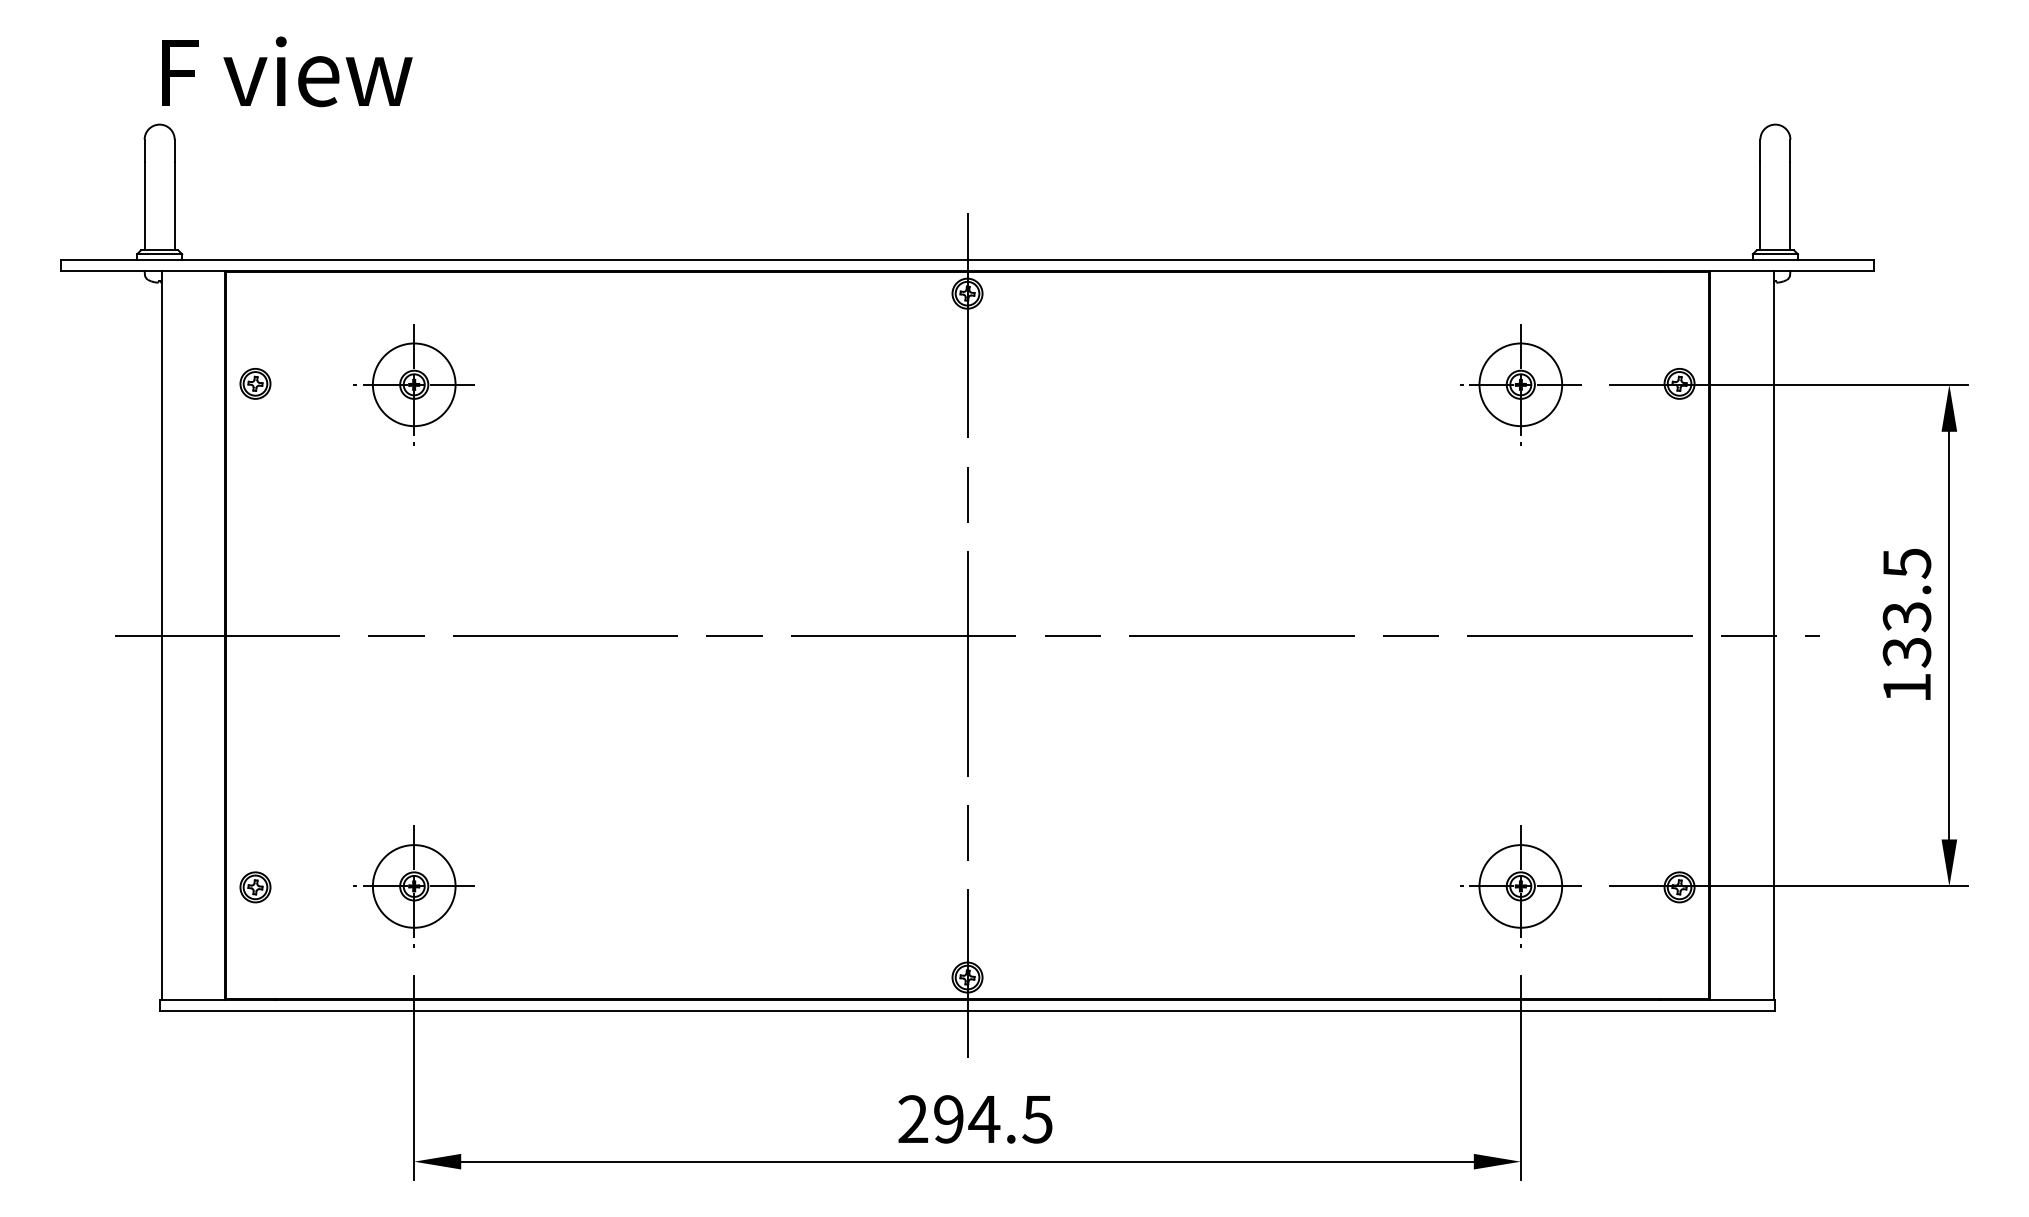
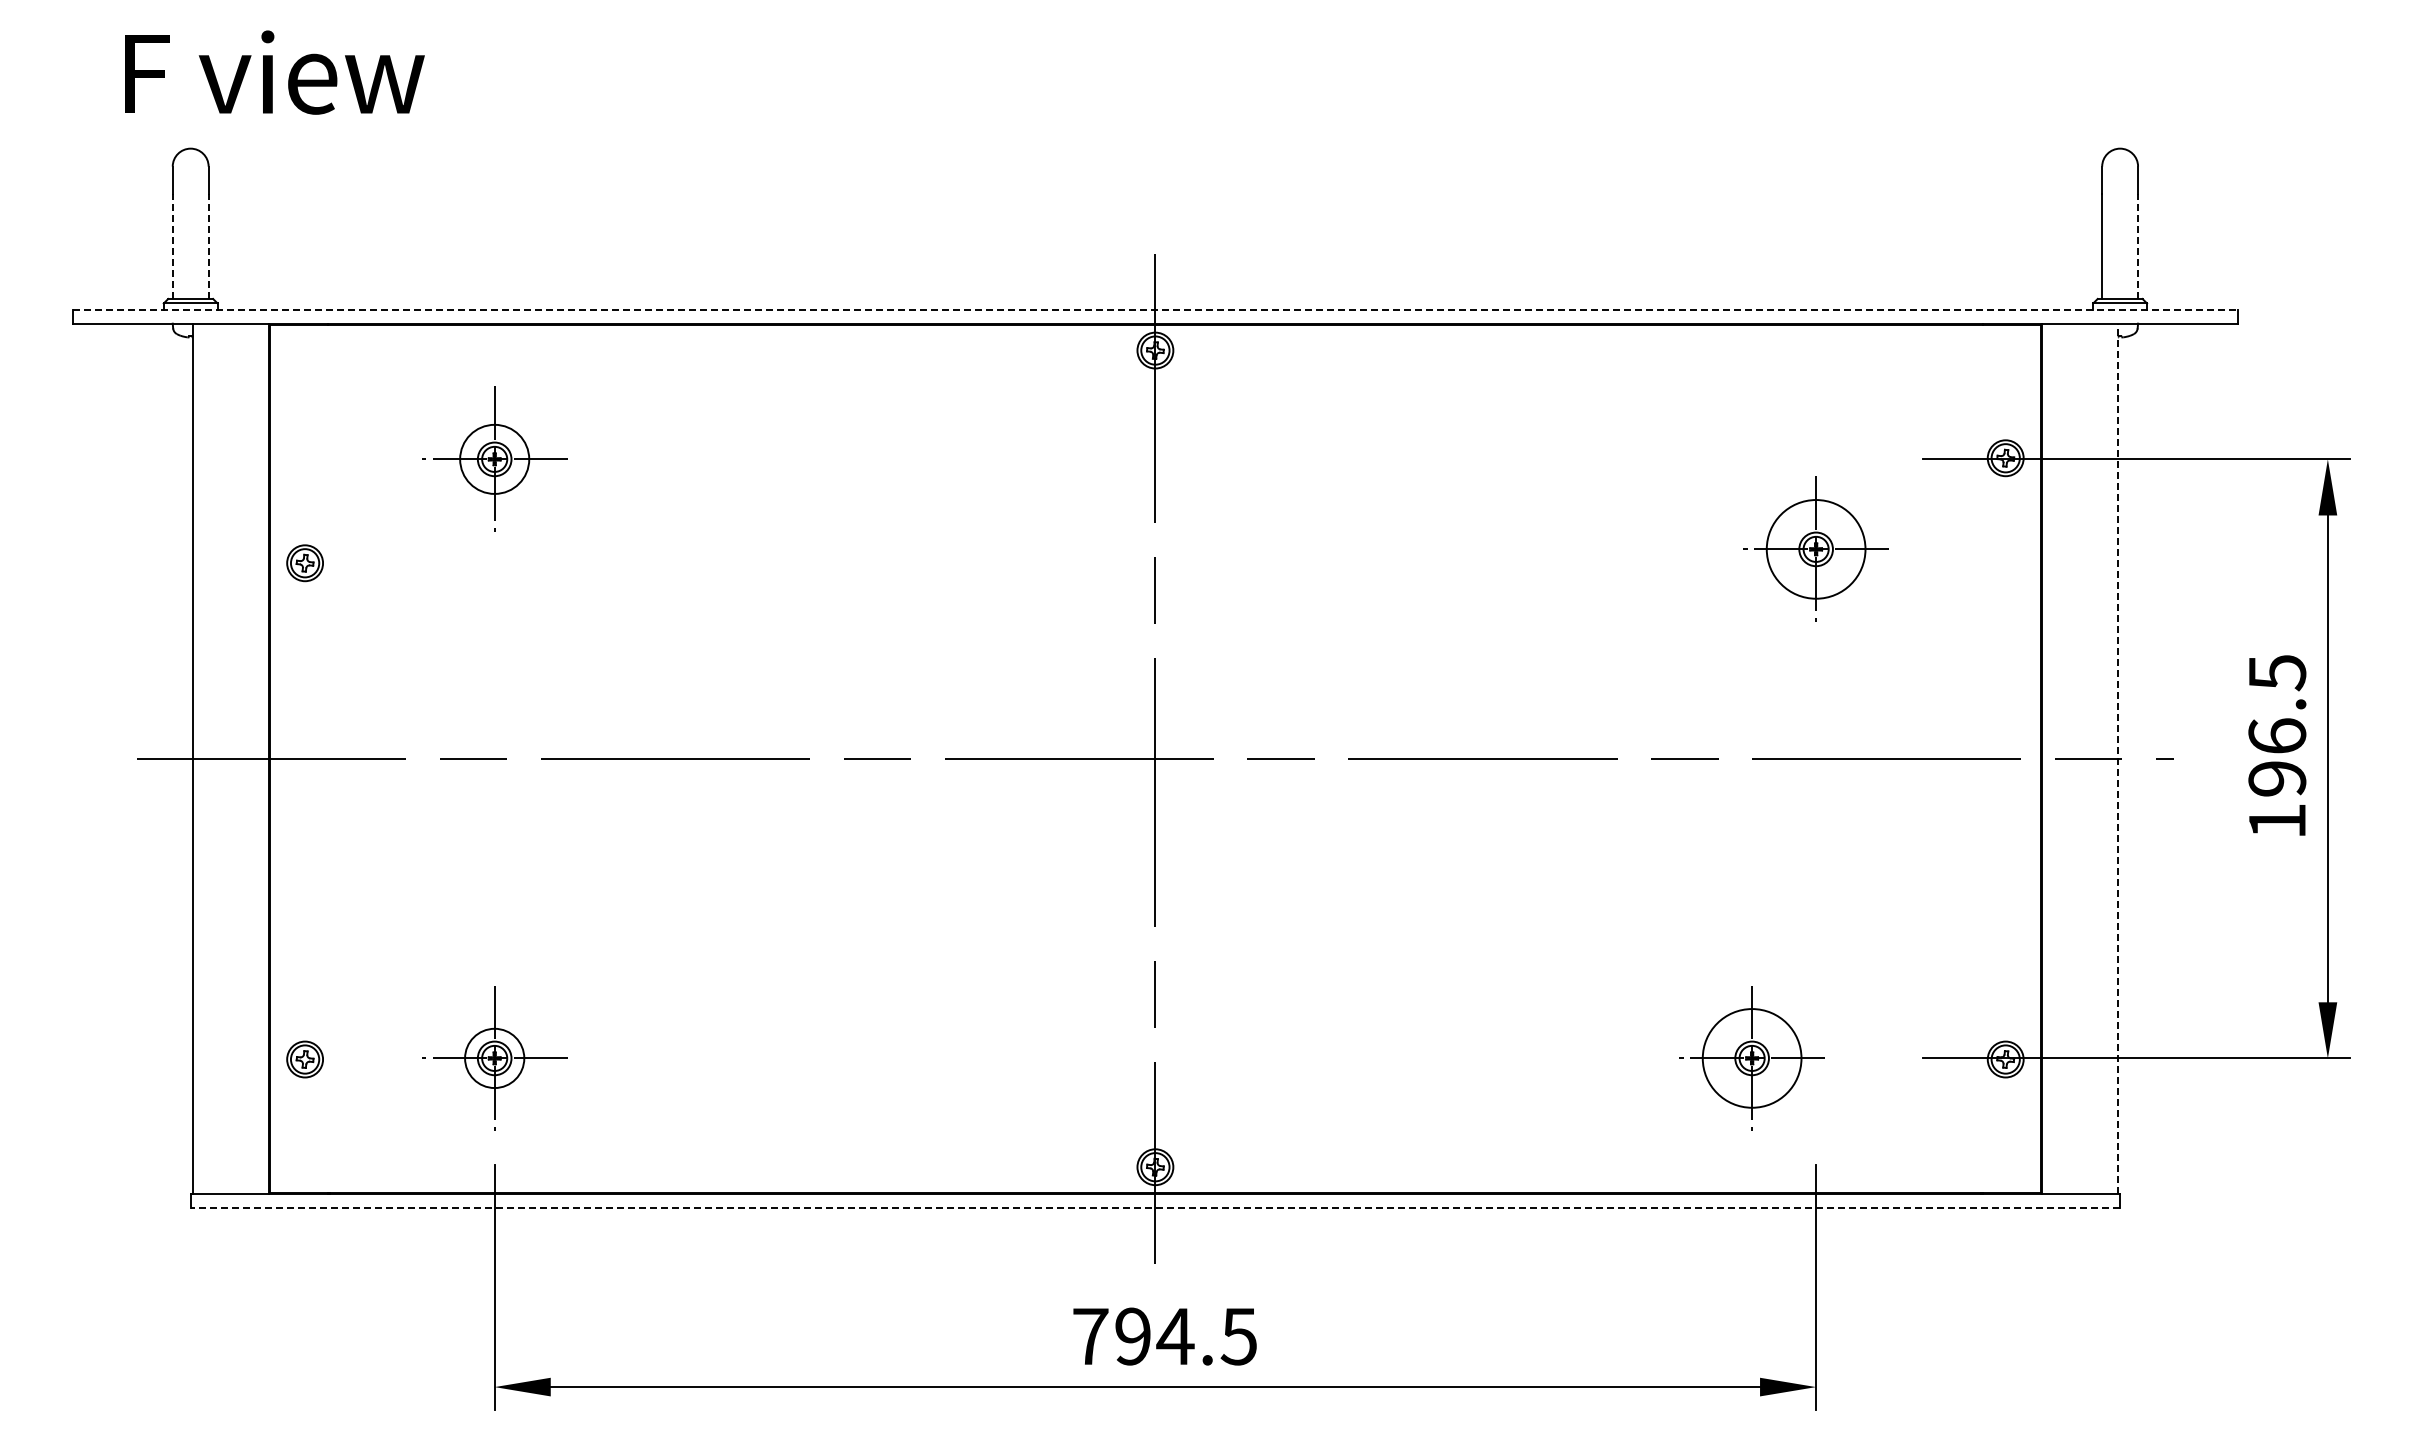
text: (286, 71) -> (274, 72), moved
line: (144, 206) -> (172, 246), solid -> dashed
line: (174, 206) -> (208, 246), solid -> dashed
line: (1790, 206) -> (2138, 246), solid -> dashed
line: (967, 260) -> (1155, 310), solid -> dashed
part: (254, 384) -> (304, 563), moved
circle: (414, 384) -> (494, 459), size x0.7
part: (1520, 384) -> (1815, 548), moved
text: (1907, 634) -> (2277, 757), 133.5 -> 196.5
line: (1773, 635) -> (2117, 758), solid -> dashed
circle: (414, 886) -> (494, 1058), size x0.6
part: (1520, 886) -> (1751, 1058), moved
line: (967, 1011) -> (1155, 1207), solid -> dashed
text: (913, 1118) -> (1090, 1335), 294.5 -> 794.5

